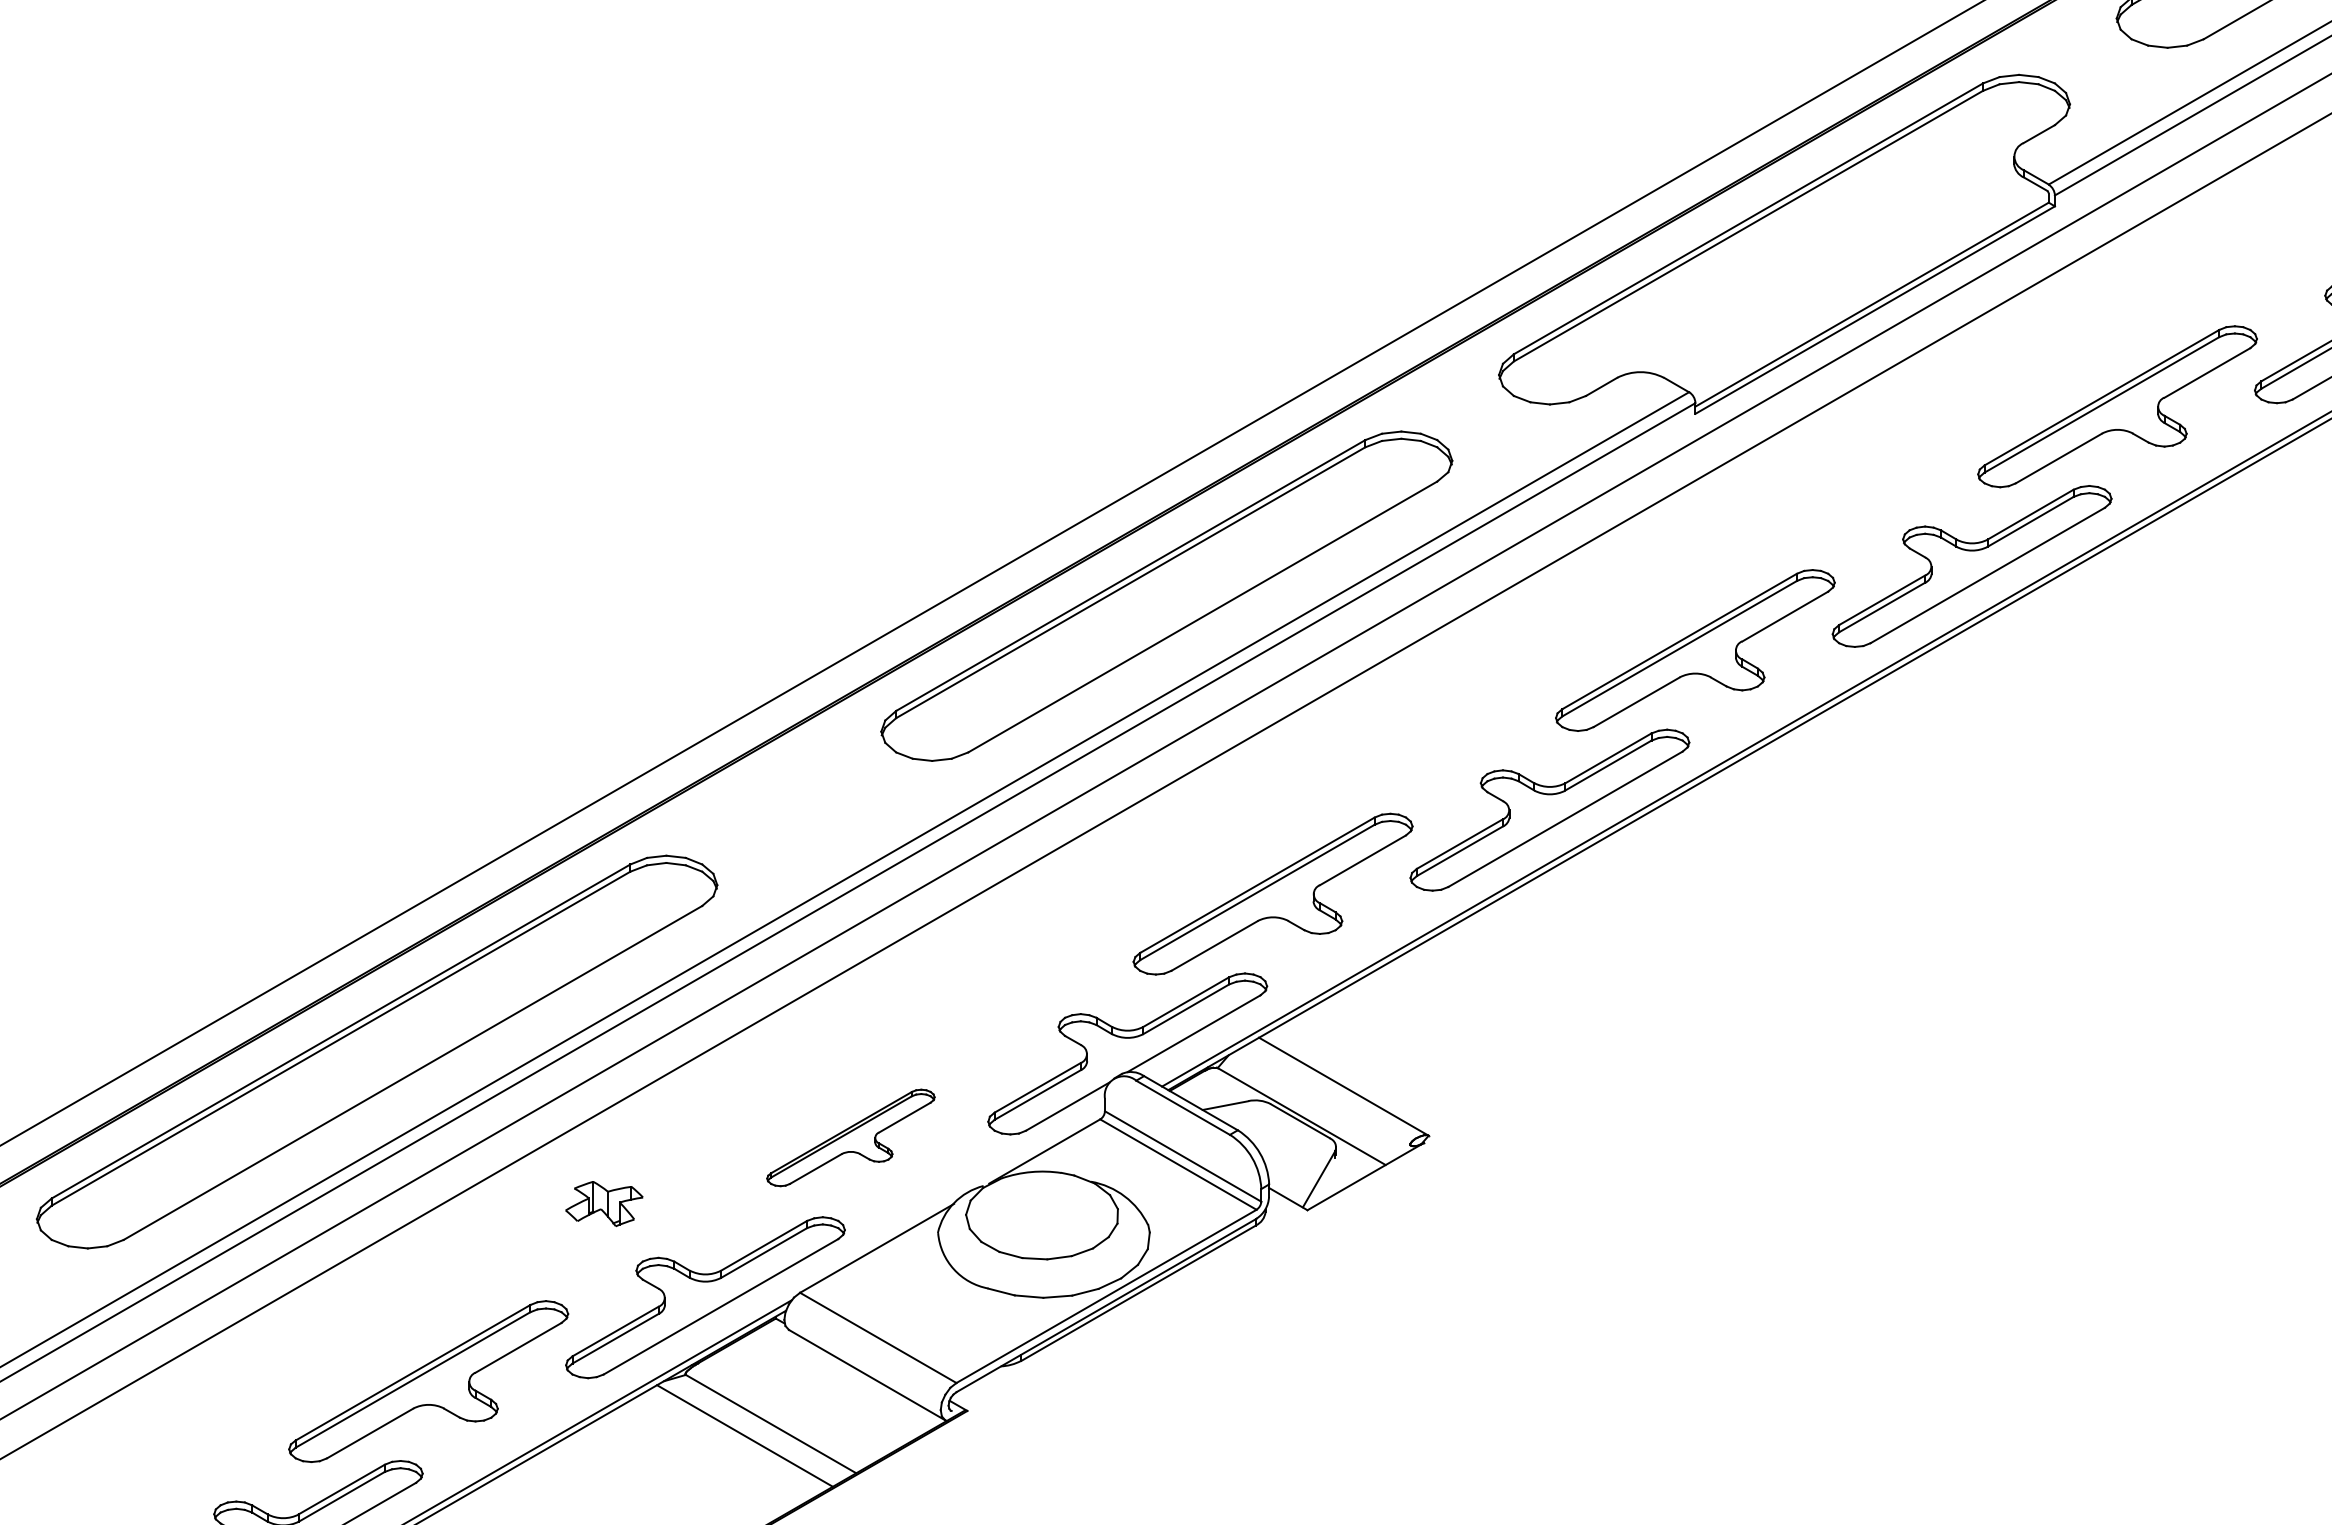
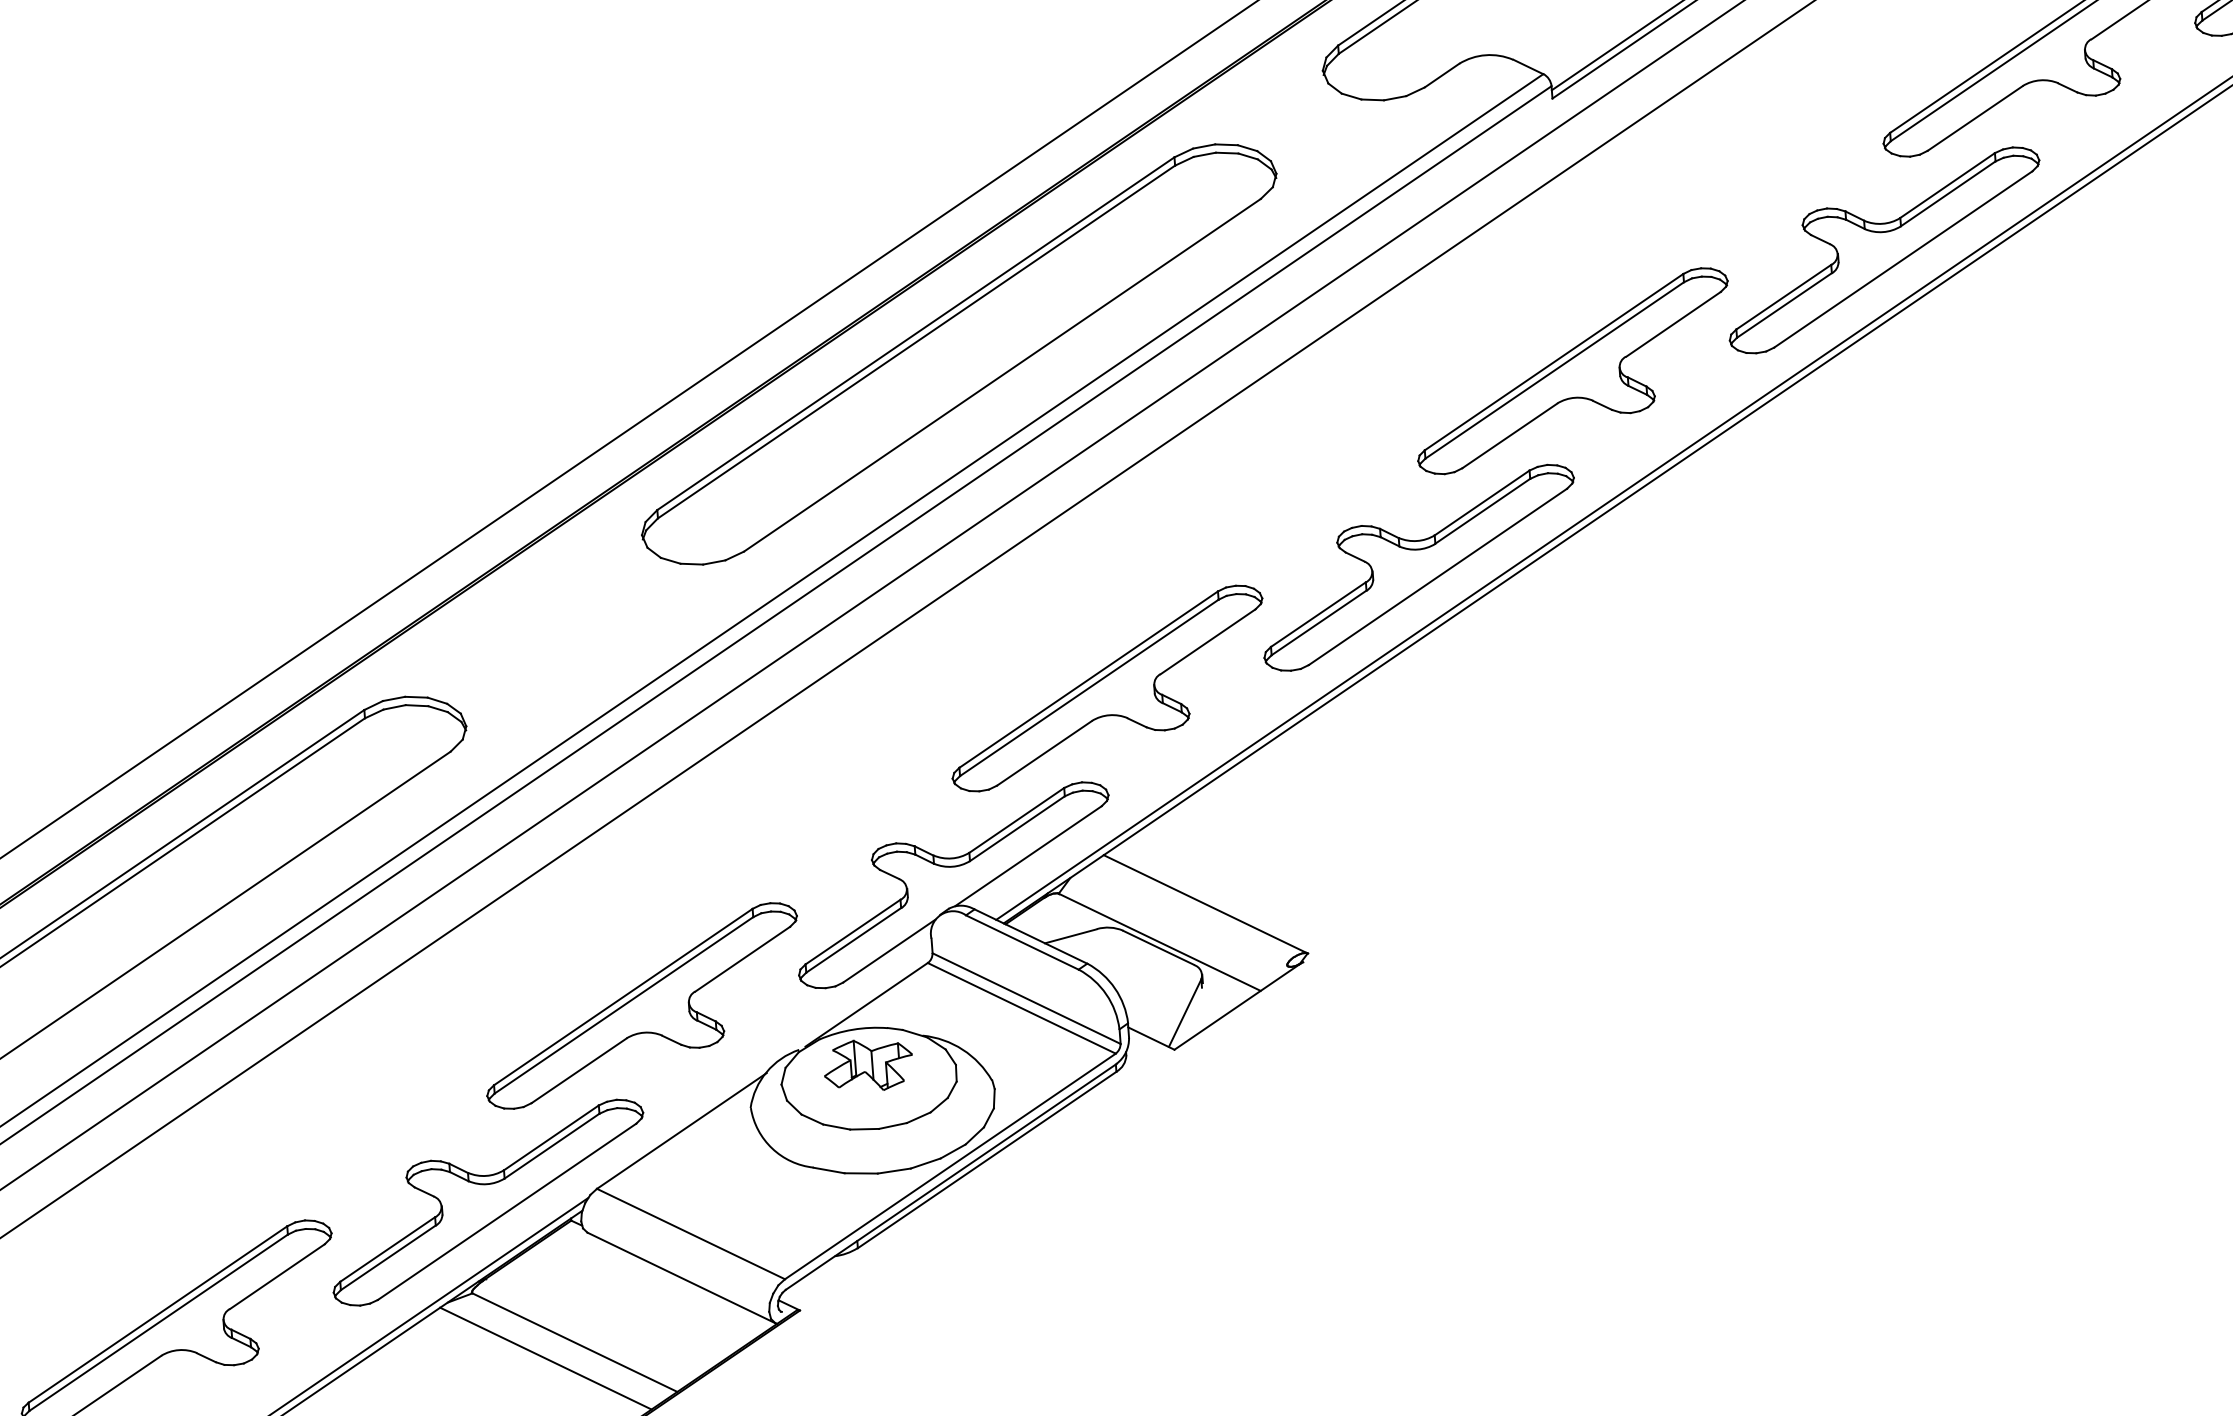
part: (850, 1137) -> (641, 1005), size x1.67
part: (604, 1204) -> (868, 1066), moved

